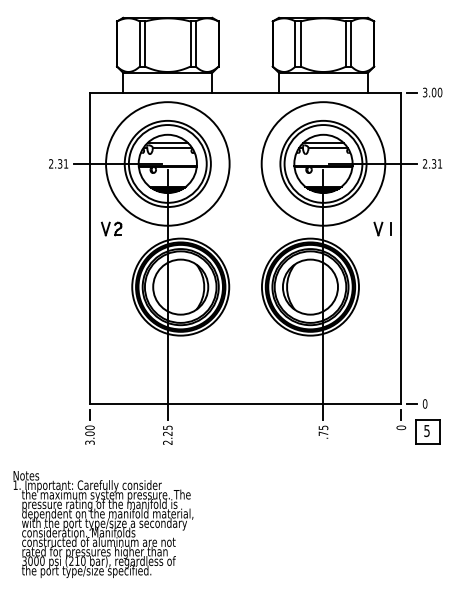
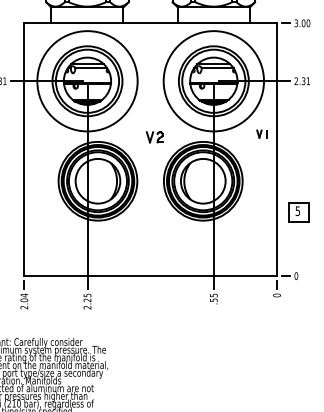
part: (111, 228) -> (154, 136), moved
part: (382, 228) -> (261, 133), size x0.7
part: (427, 431) -> (298, 211), moved
text: (323, 433) -> (213, 300), .75 -> .55
text: (89, 434) -> (23, 300), 3.00 -> 2.04

